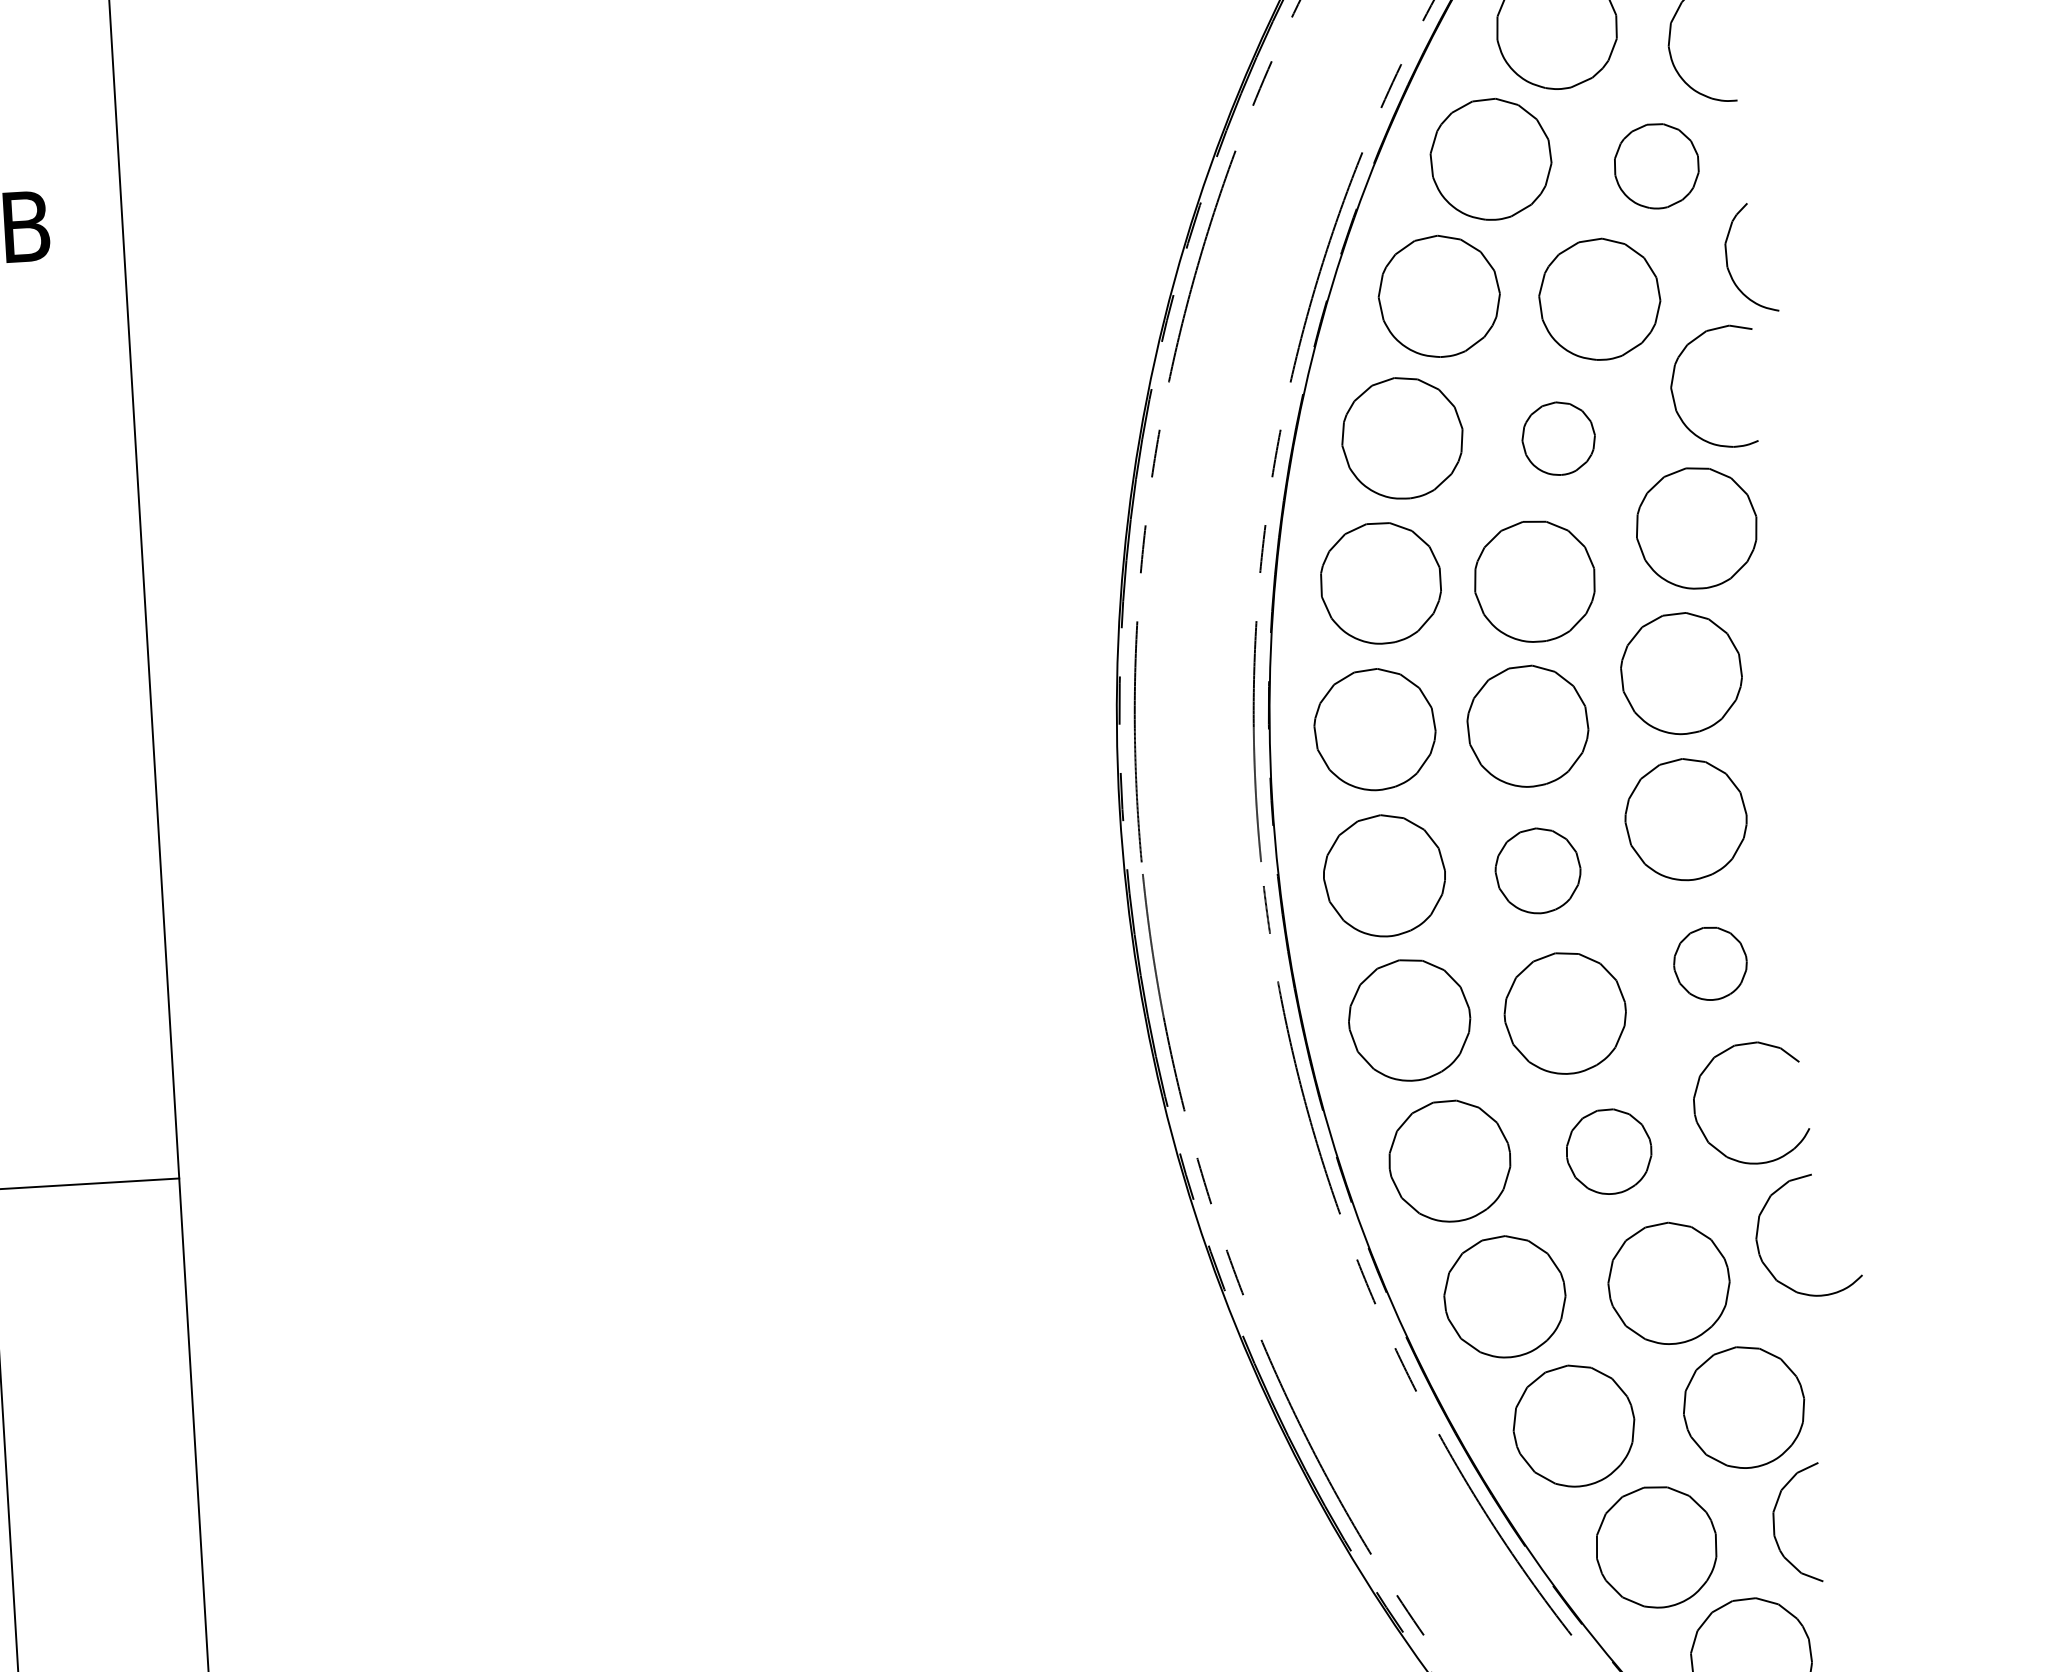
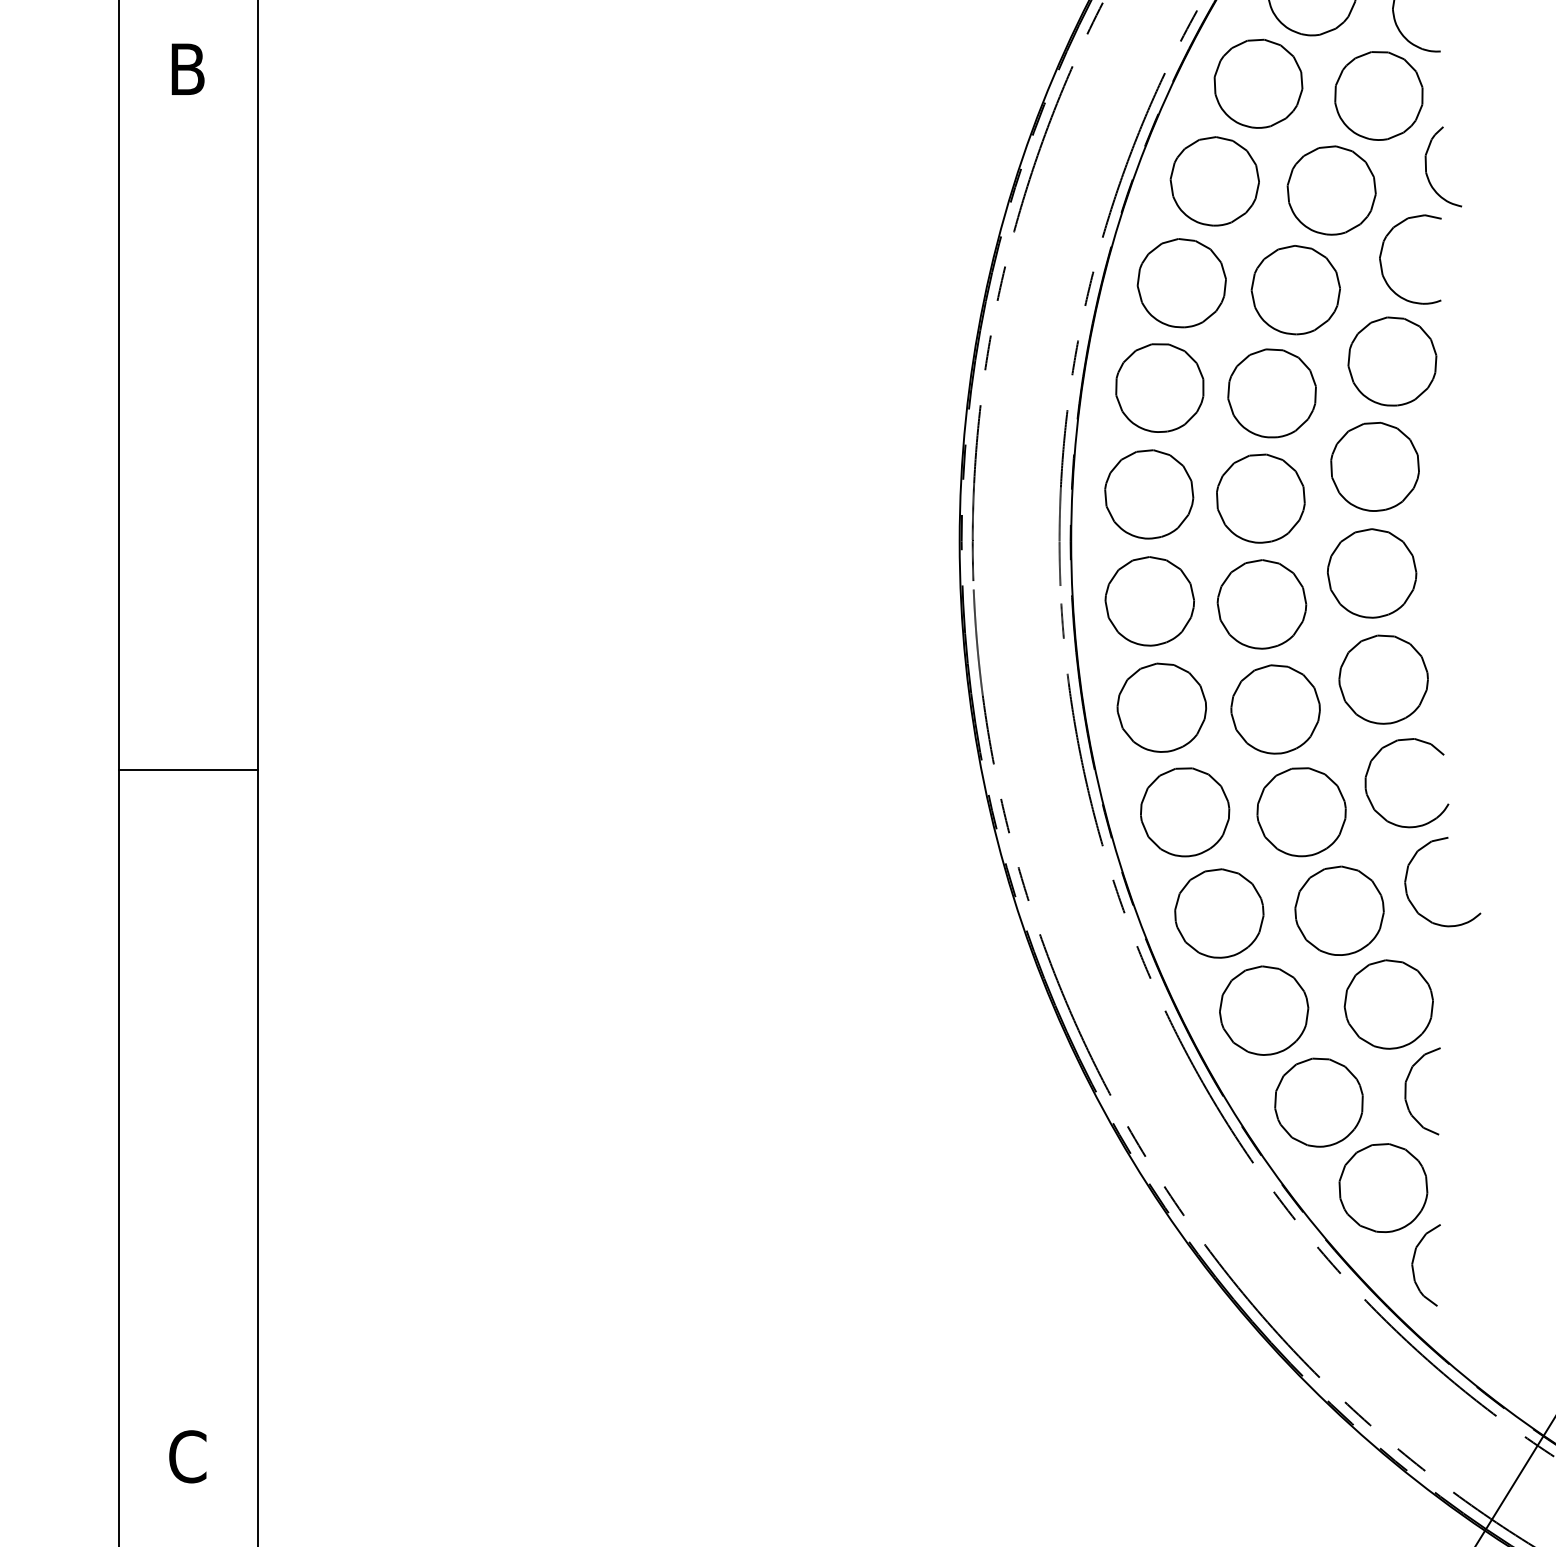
part: (1656, 165) -> (1378, 95), size x1.43
part: (1558, 439) -> (1295, 290), size x1.67
part: (1537, 871) -> (1261, 604), size x1.43
part: (1710, 963) -> (1383, 679), size x1.67
part: (1609, 1152) -> (1301, 812), size x1.43

